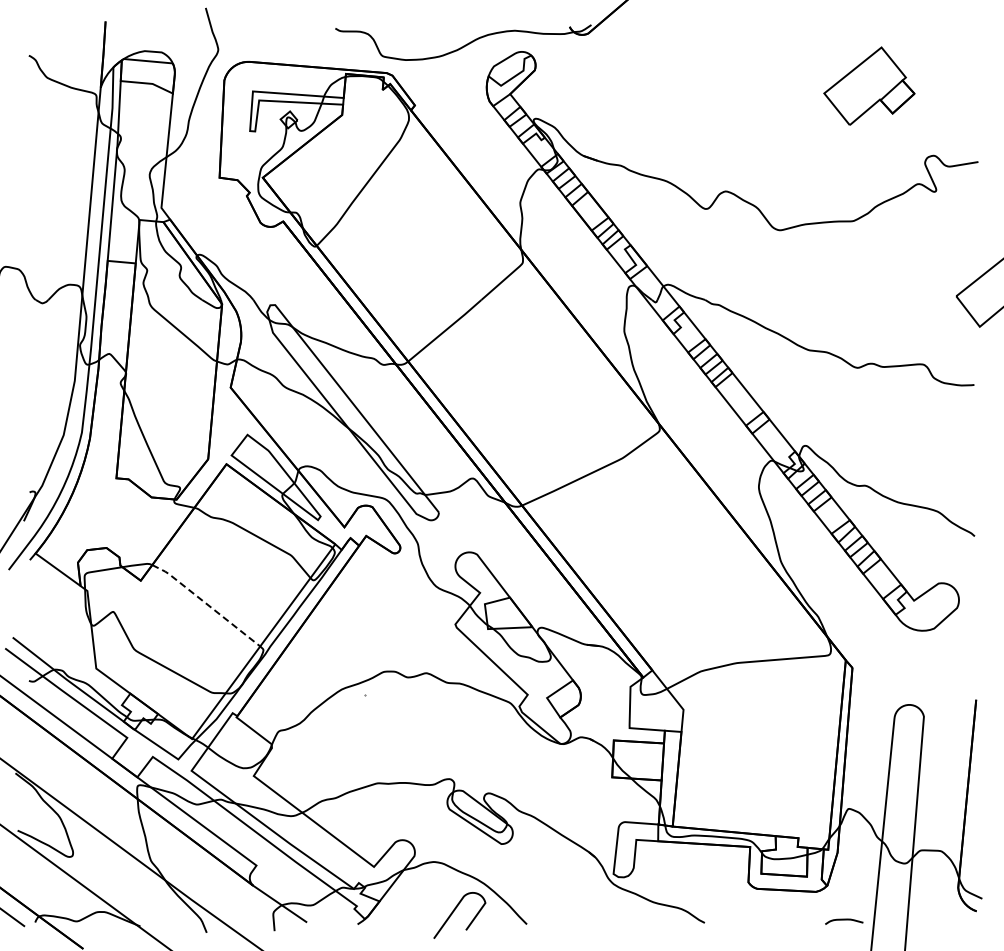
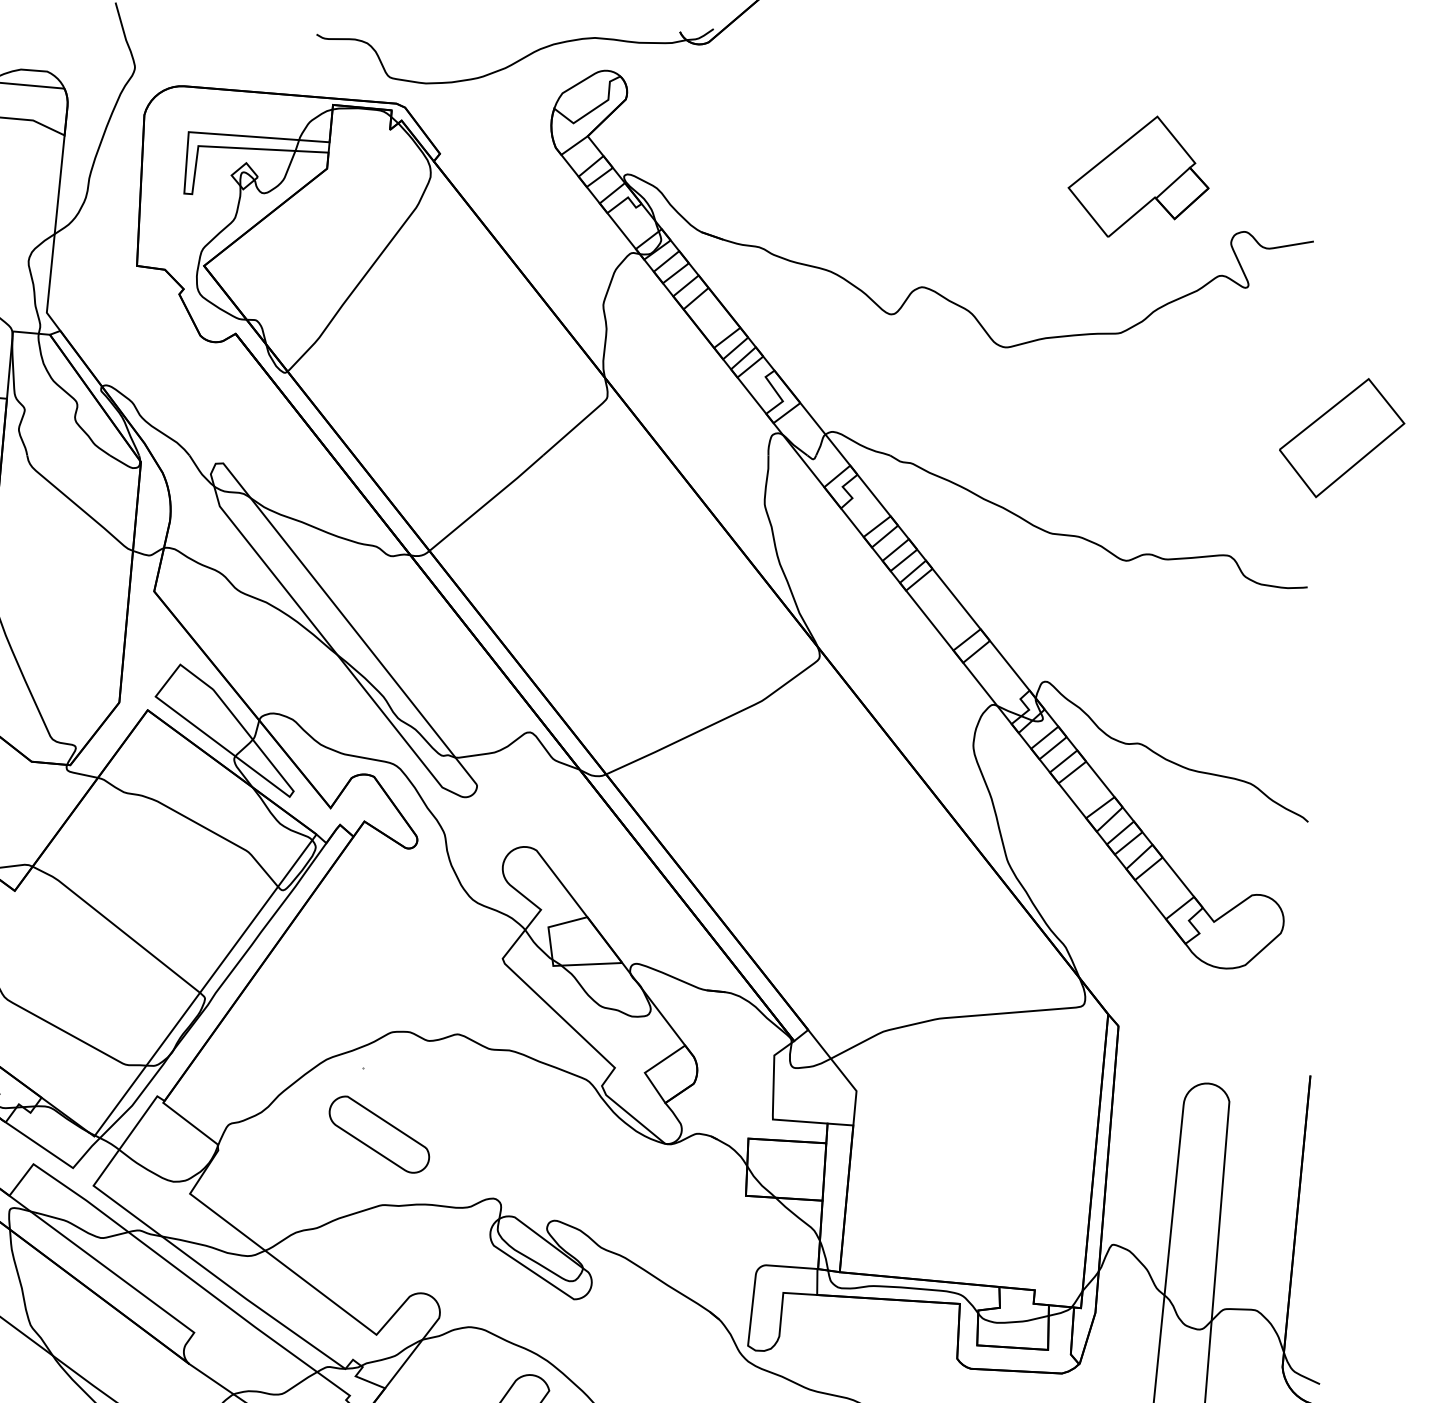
part: (869, 85) -> (1138, 175), moved
line: (206, 603) -> (116, 926), dashed -> solid
part: (375, 737) -> (378, 1134), added

